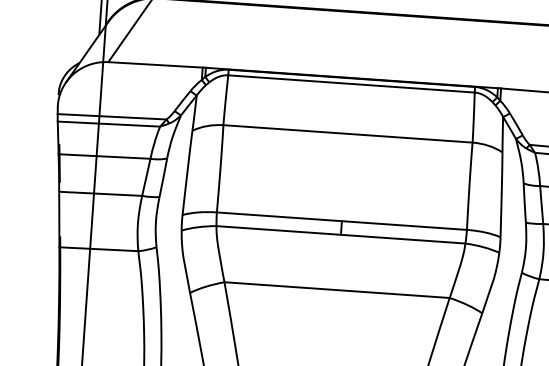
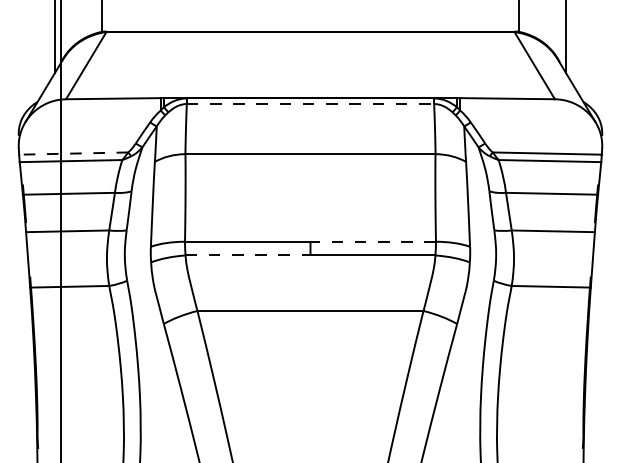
line: (351, 84) -> (310, 104), solid -> dashed
line: (111, 116) -> (73, 153), solid -> dashed
line: (404, 225) -> (373, 241), solid -> dashed
line: (279, 230) -> (248, 255), solid -> dashed

